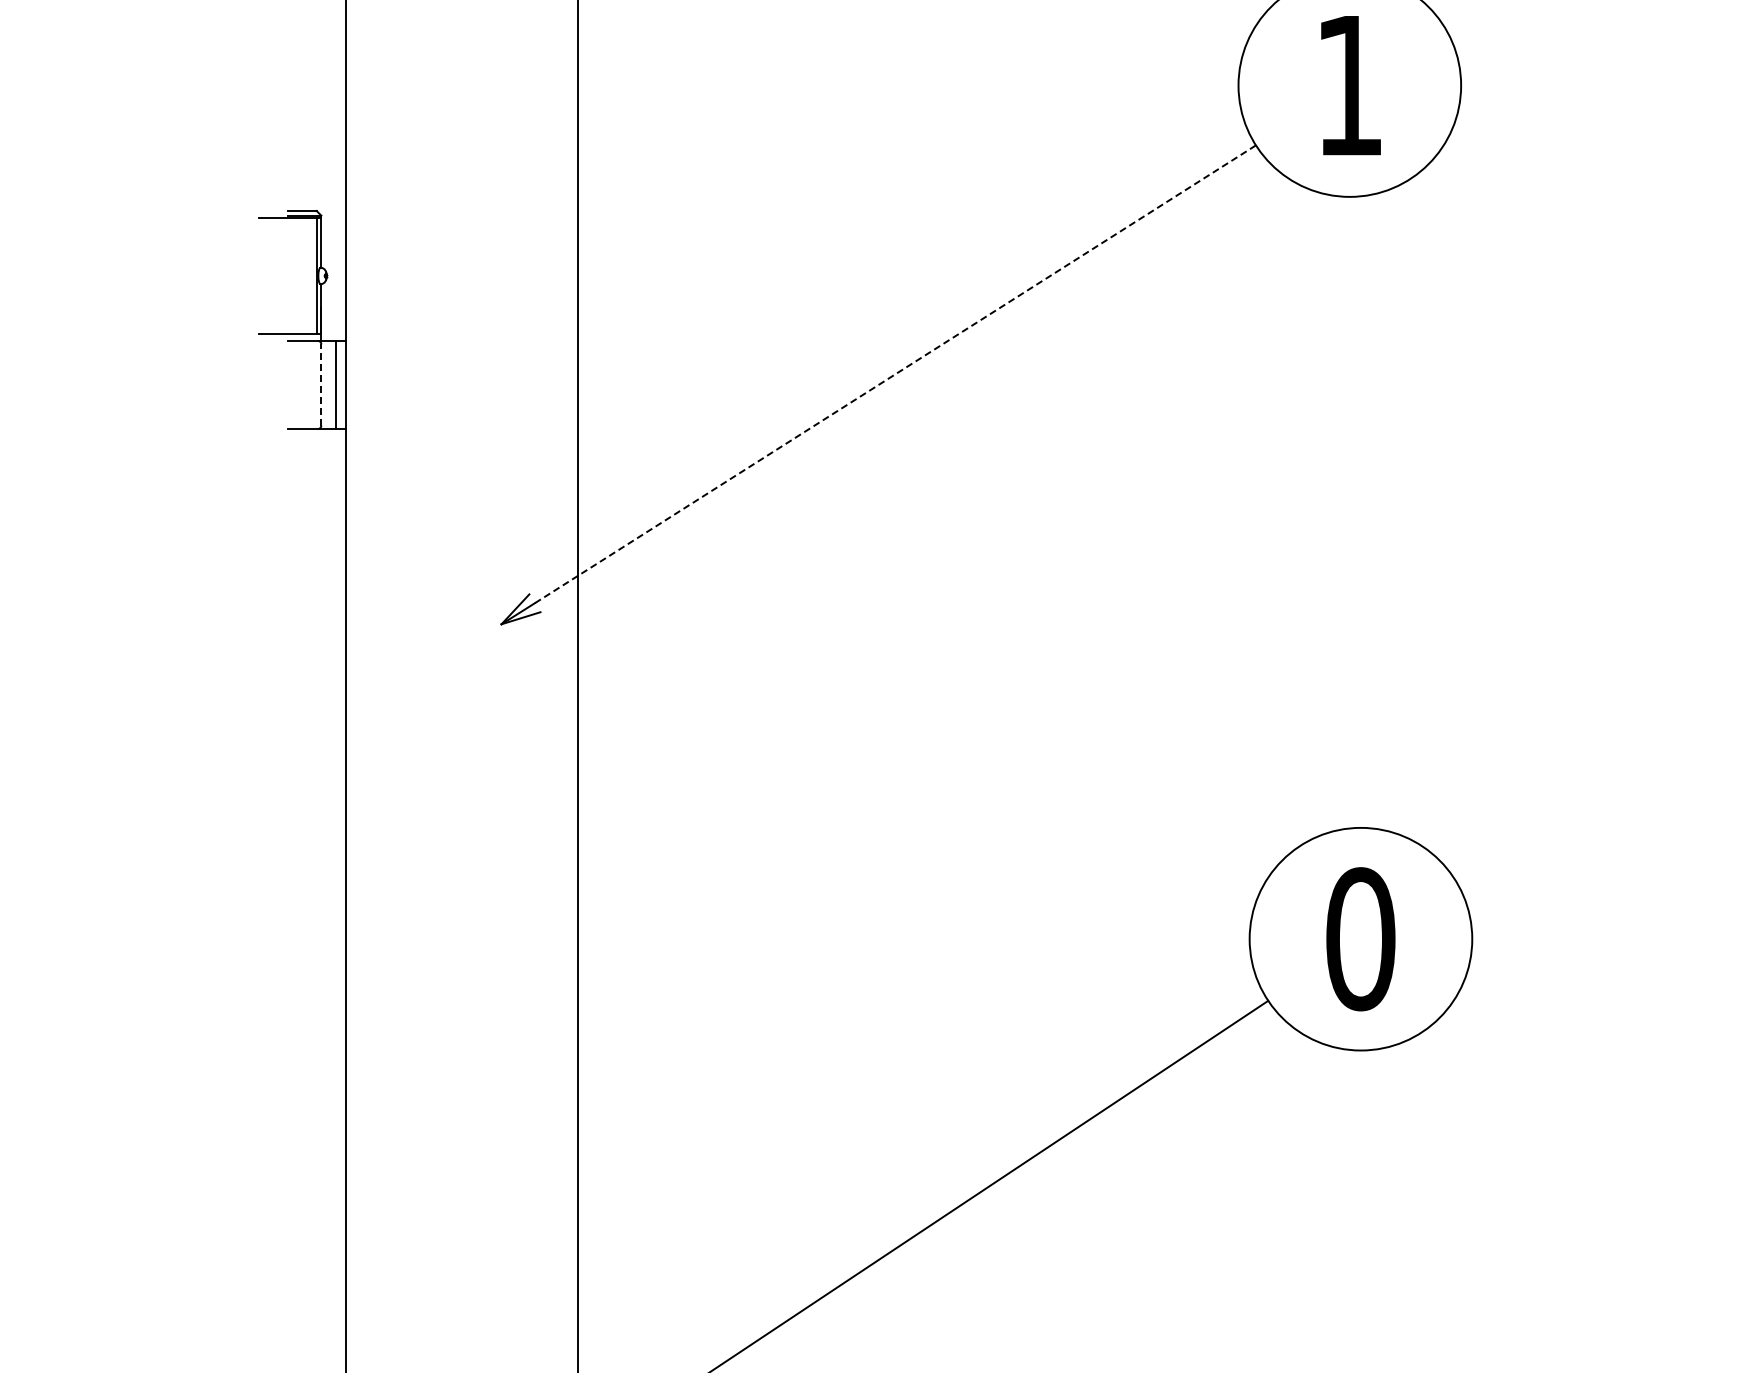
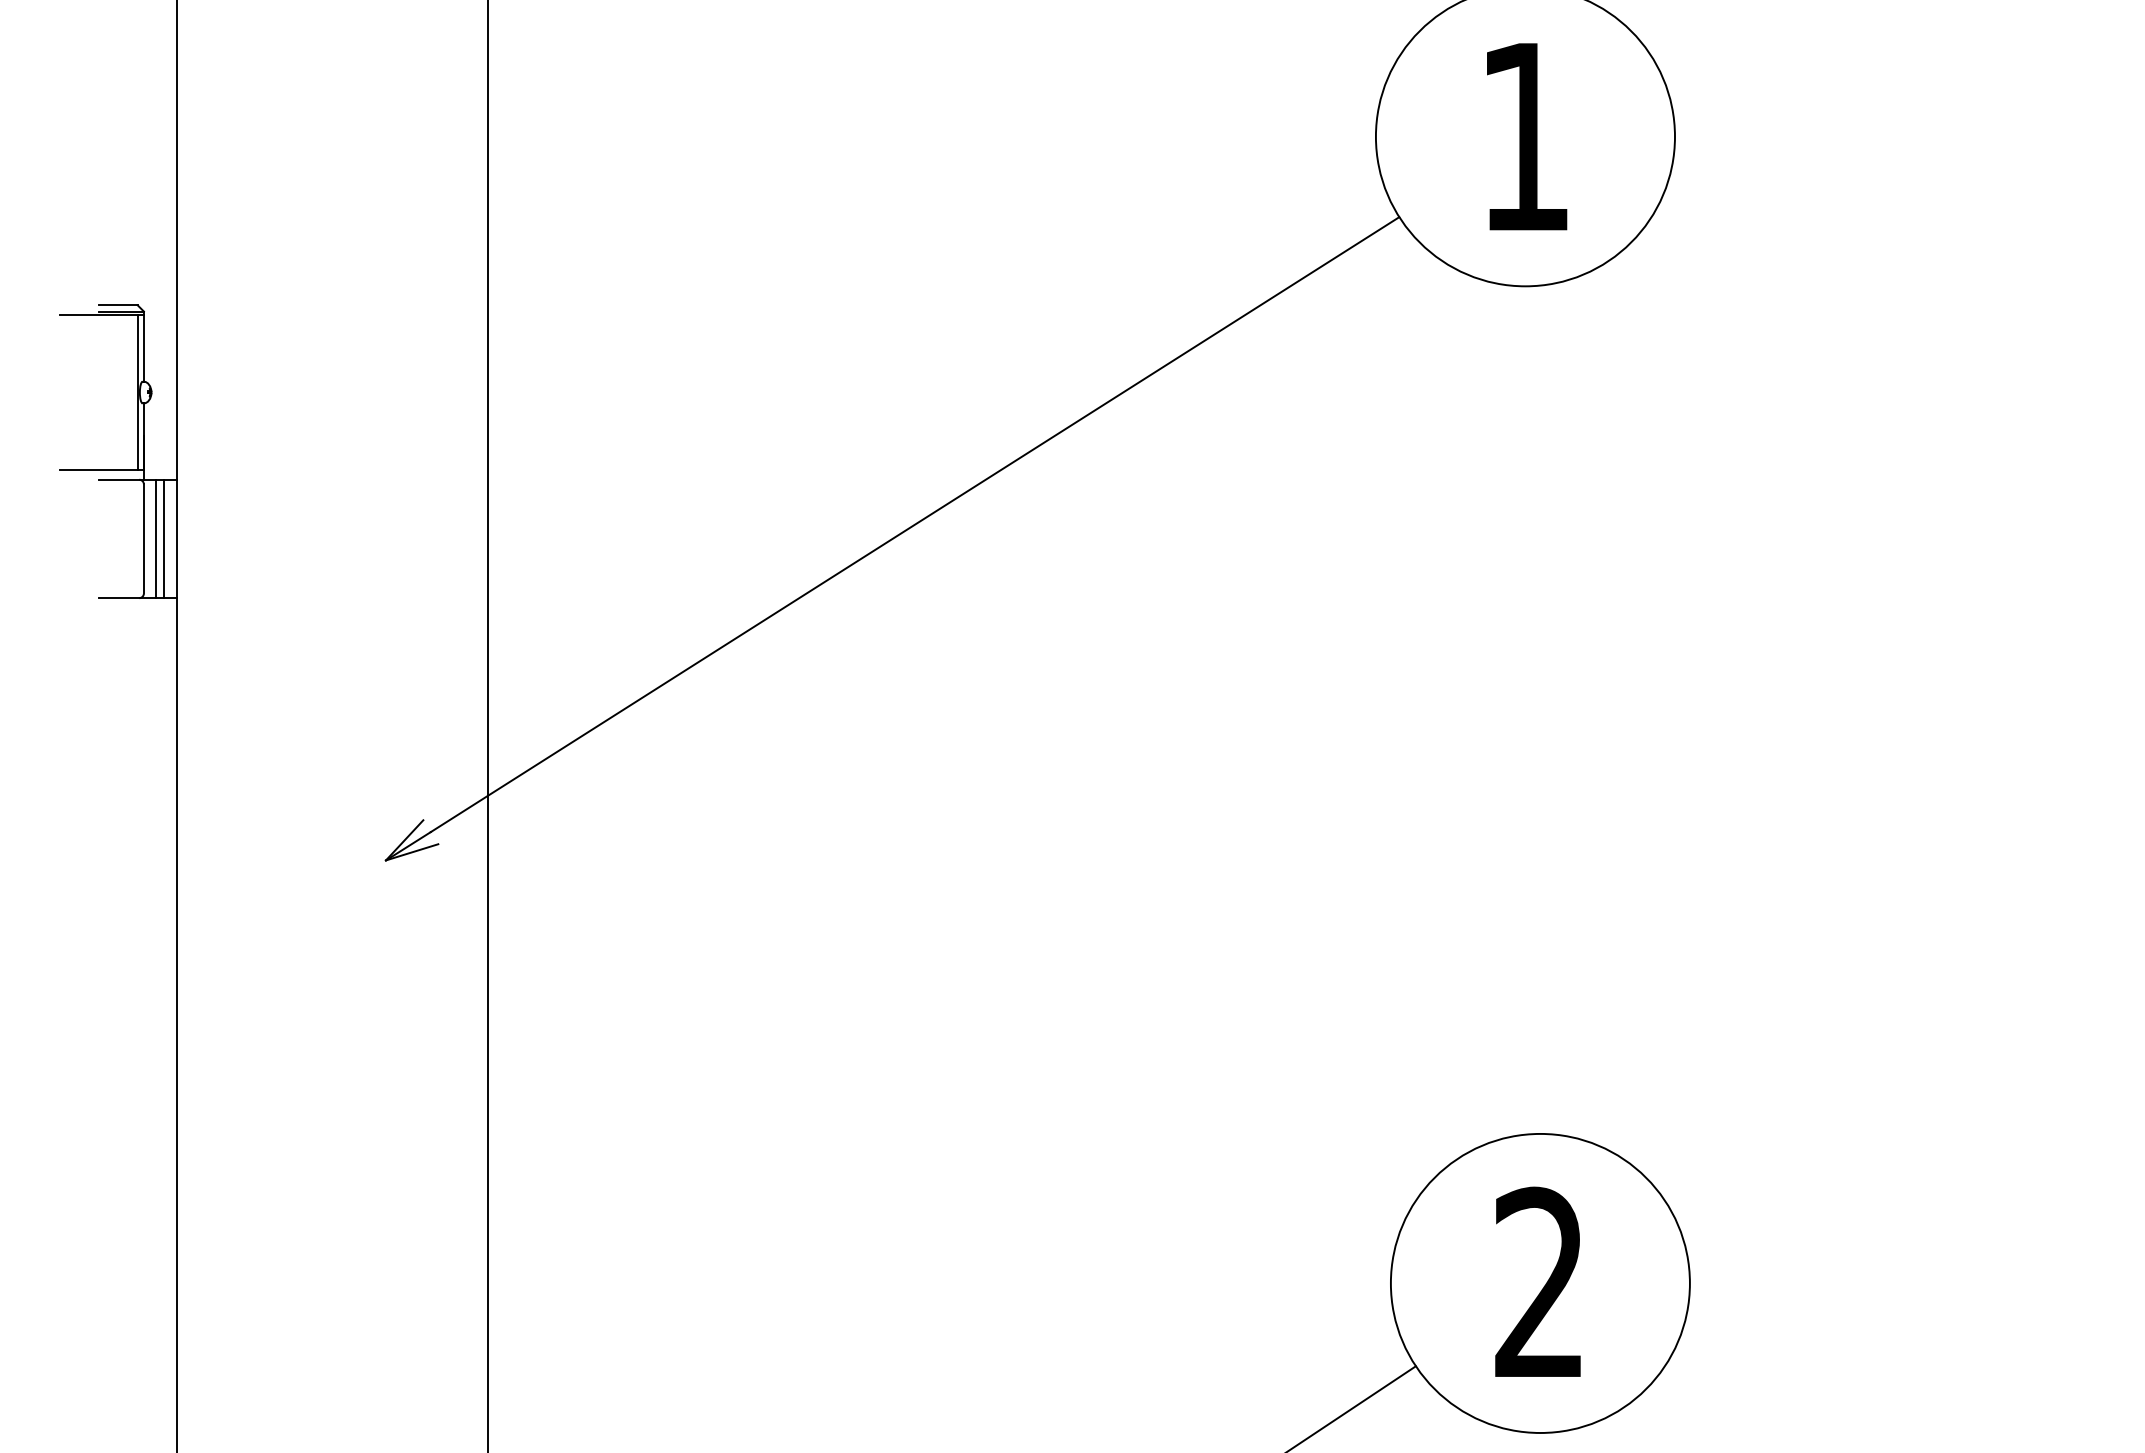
line: (895, 374) -> (915, 524), dashed -> solid
line: (321, 384) -> (144, 538), dashed -> solid
line: (330, 384) -> (156, 538), added
text: (1360, 939) -> (1539, 1283), 0 -> 2

